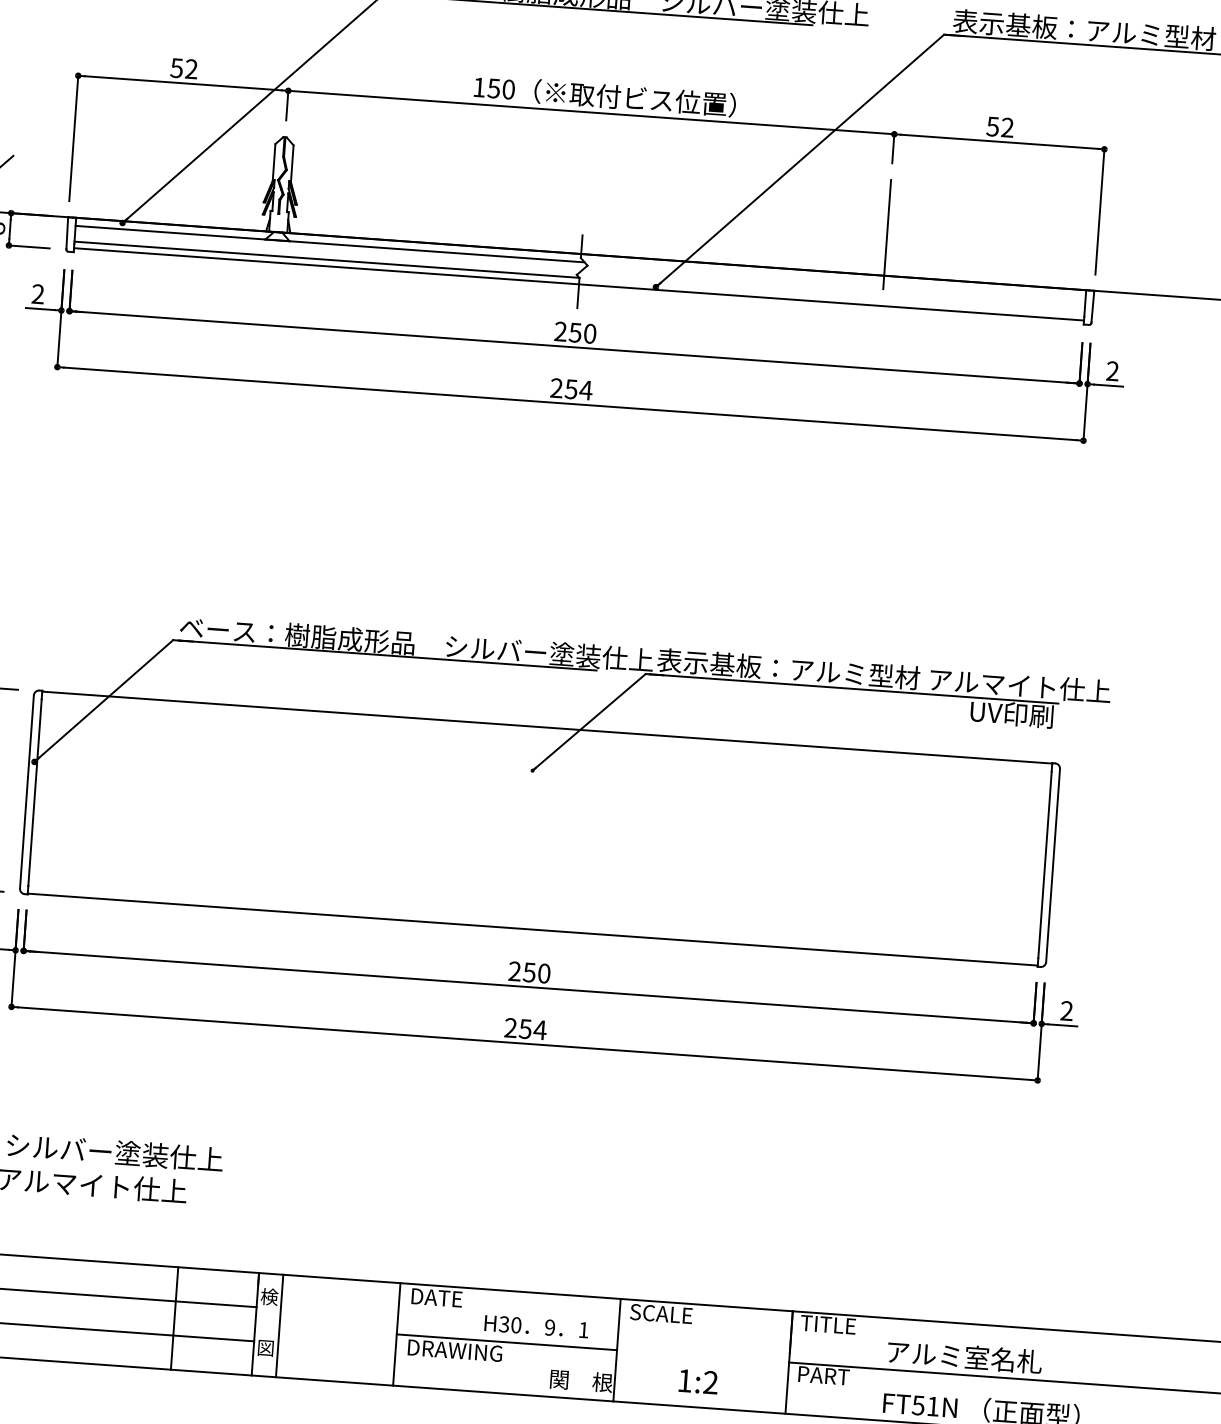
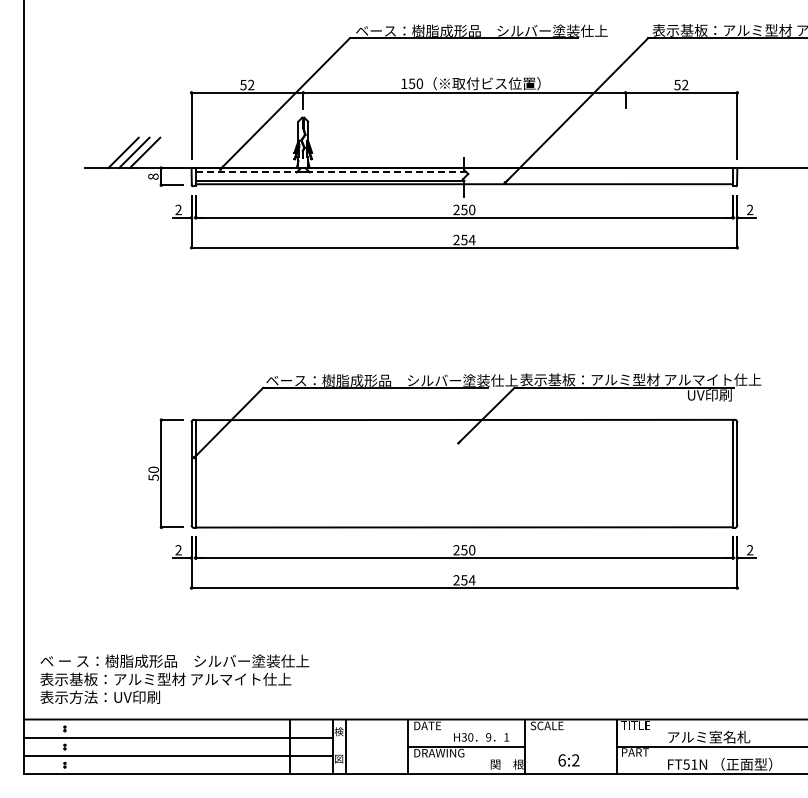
line: (886, 235) -> (625, 146), removed
line: (330, 244) -> (331, 172), solid -> dashed
text: (683, 1380) -> (561, 760), 1:2 -> 6:2

